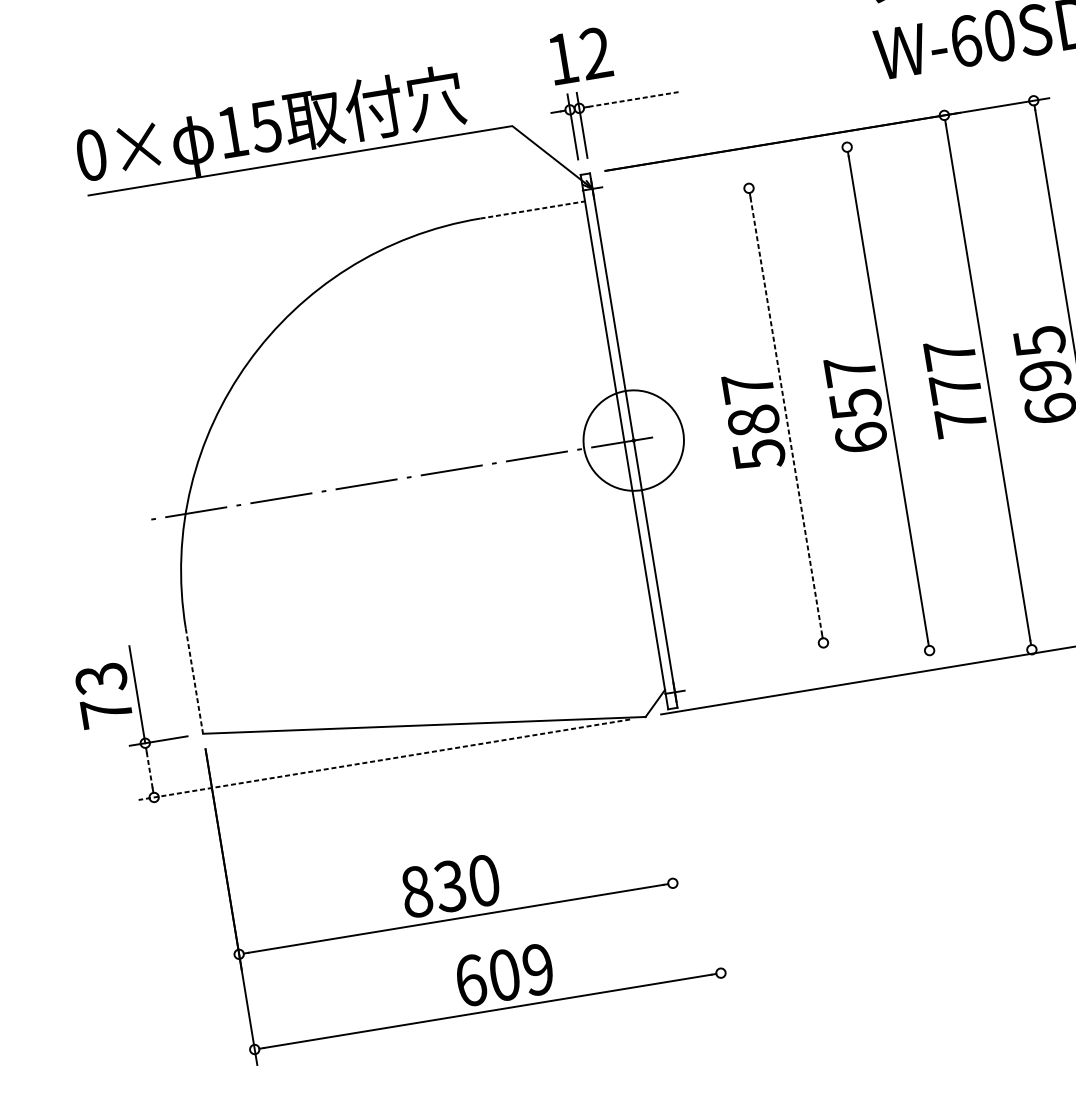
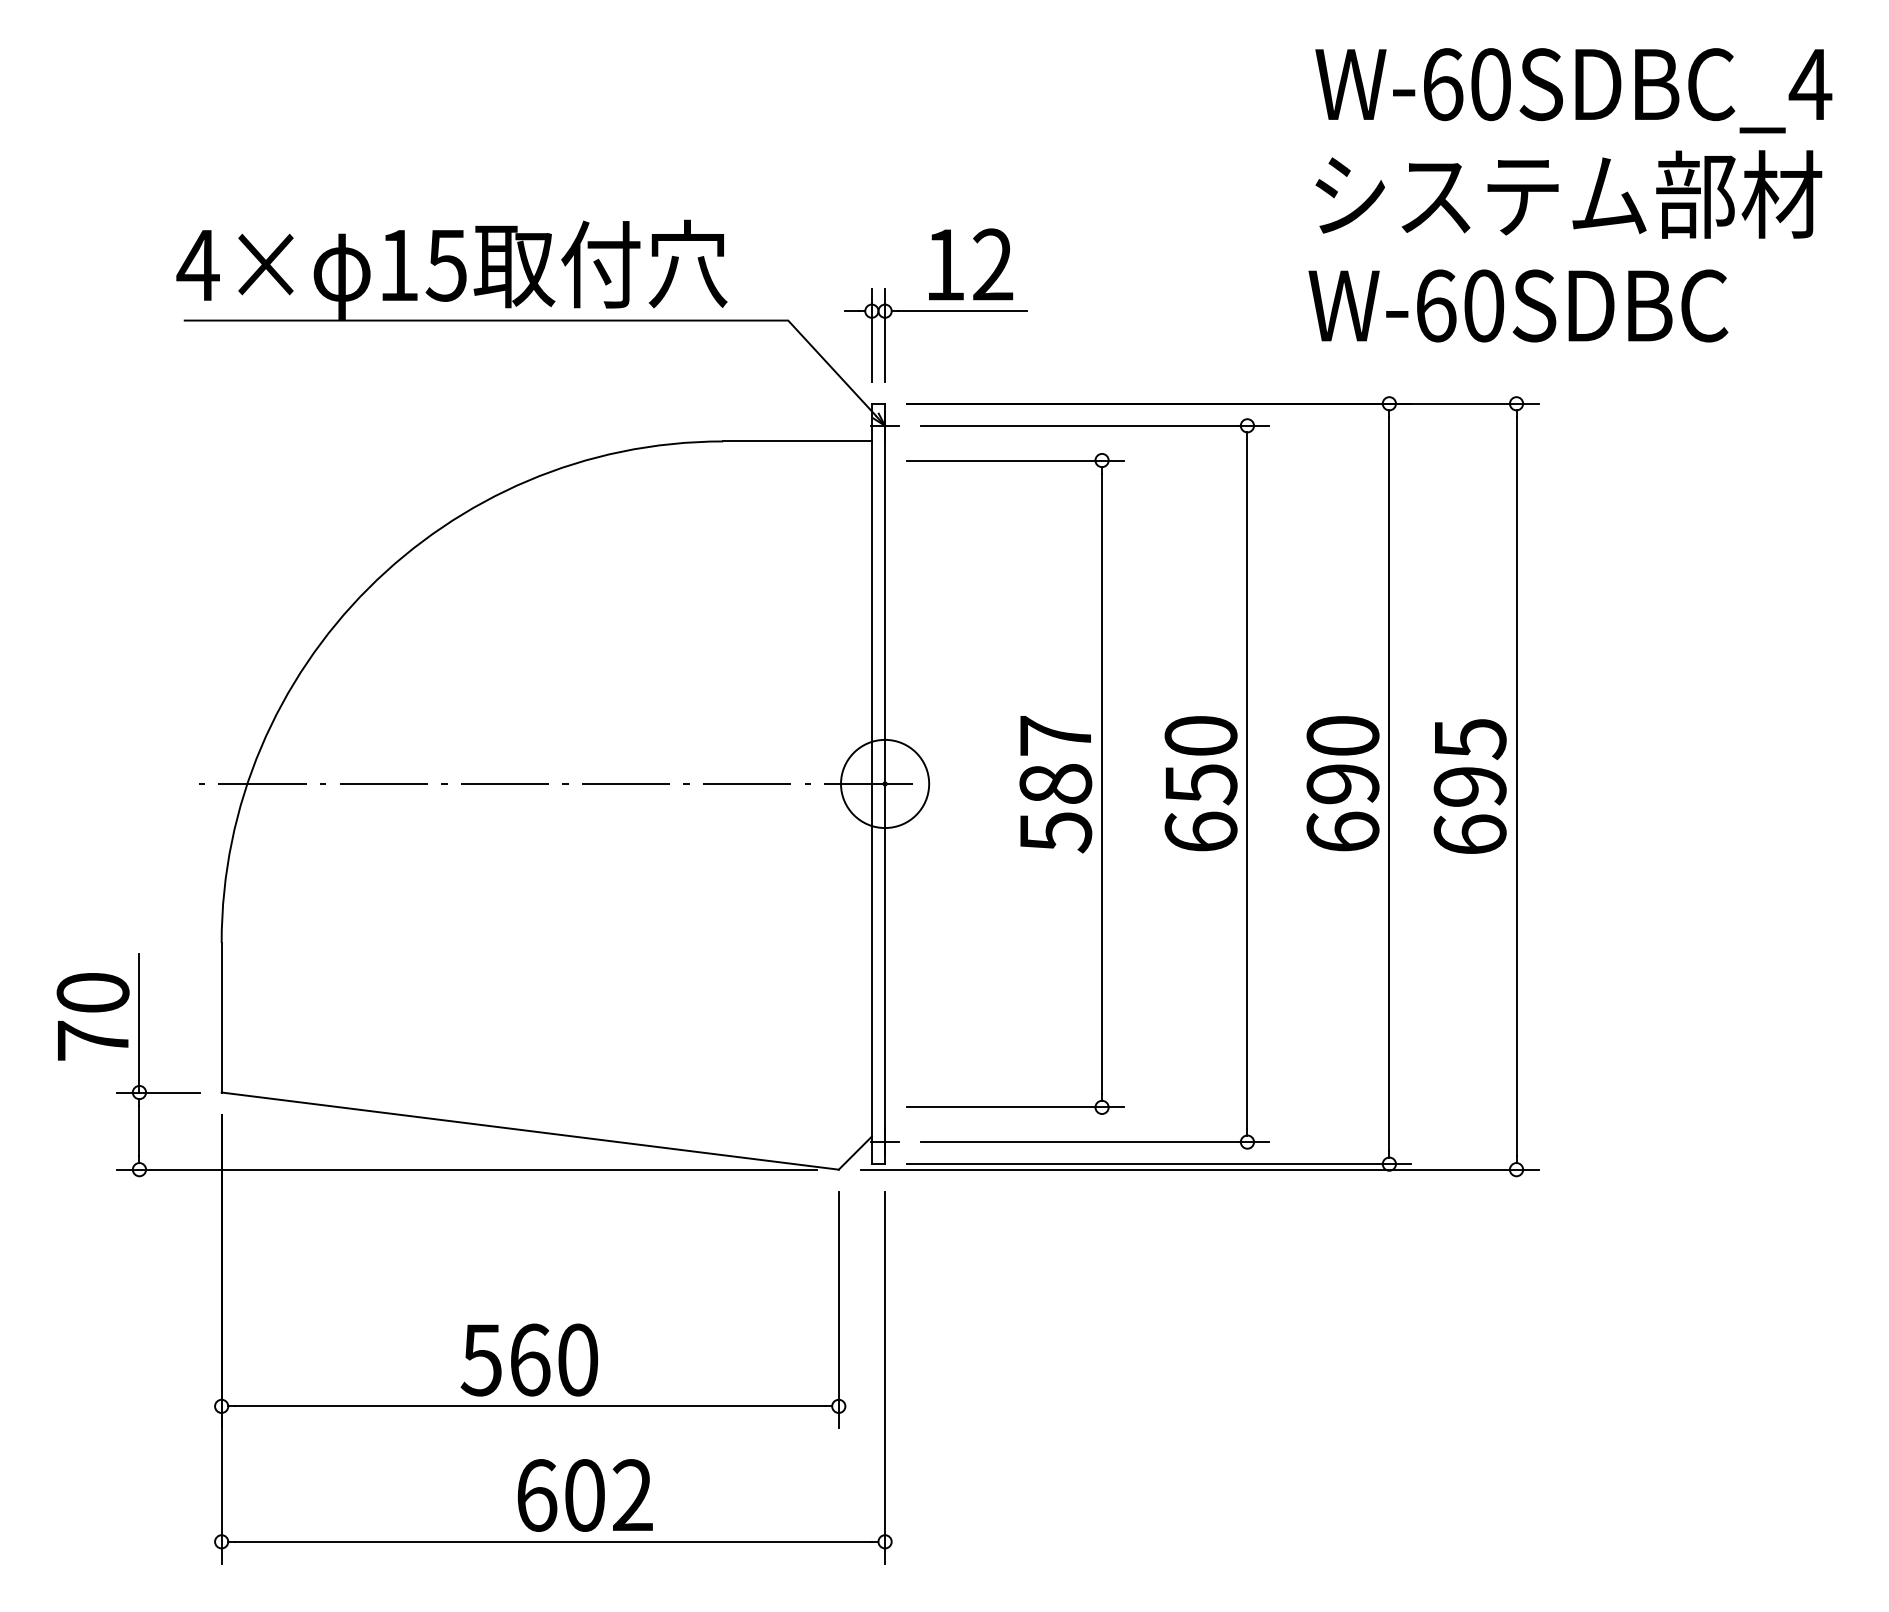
text: (581, 55) -> (971, 264), moved
line: (634, 99) -> (963, 311), dashed -> solid
text: (90, 155) -> (197, 265), 0× -> 4×
line: (739, 164) -> (1094, 425), added
line: (688, 198) -> (1015, 460), added
line: (532, 210) -> (797, 441), dashed -> solid
text: (849, 370) -> (1200, 735), 657 -> 650
text: (955, 387) -> (1342, 783), 777 -> 690
line: (786, 415) -> (1102, 784), dashed -> solid
circle: (633, 440) -> (885, 783), size x0.62
line: (762, 652) -> (1015, 1107), added
line: (822, 668) -> (1094, 1142), added
line: (870, 676) -> (1159, 1164), added
text: (100, 679) -> (92, 993), 73 -> 70
line: (194, 681) -> (221, 1017), dashed -> solid
line: (384, 759) -> (467, 1169), dashed -> solid
line: (149, 769) -> (139, 1130), dashed -> solid
line: (661, 815) -> (838, 1309), added
line: (702, 857) -> (885, 1377), added
text: (433, 888) -> (505, 1359), 830 -> 560
text: (538, 969) -> (632, 1495), 609 -> 602

